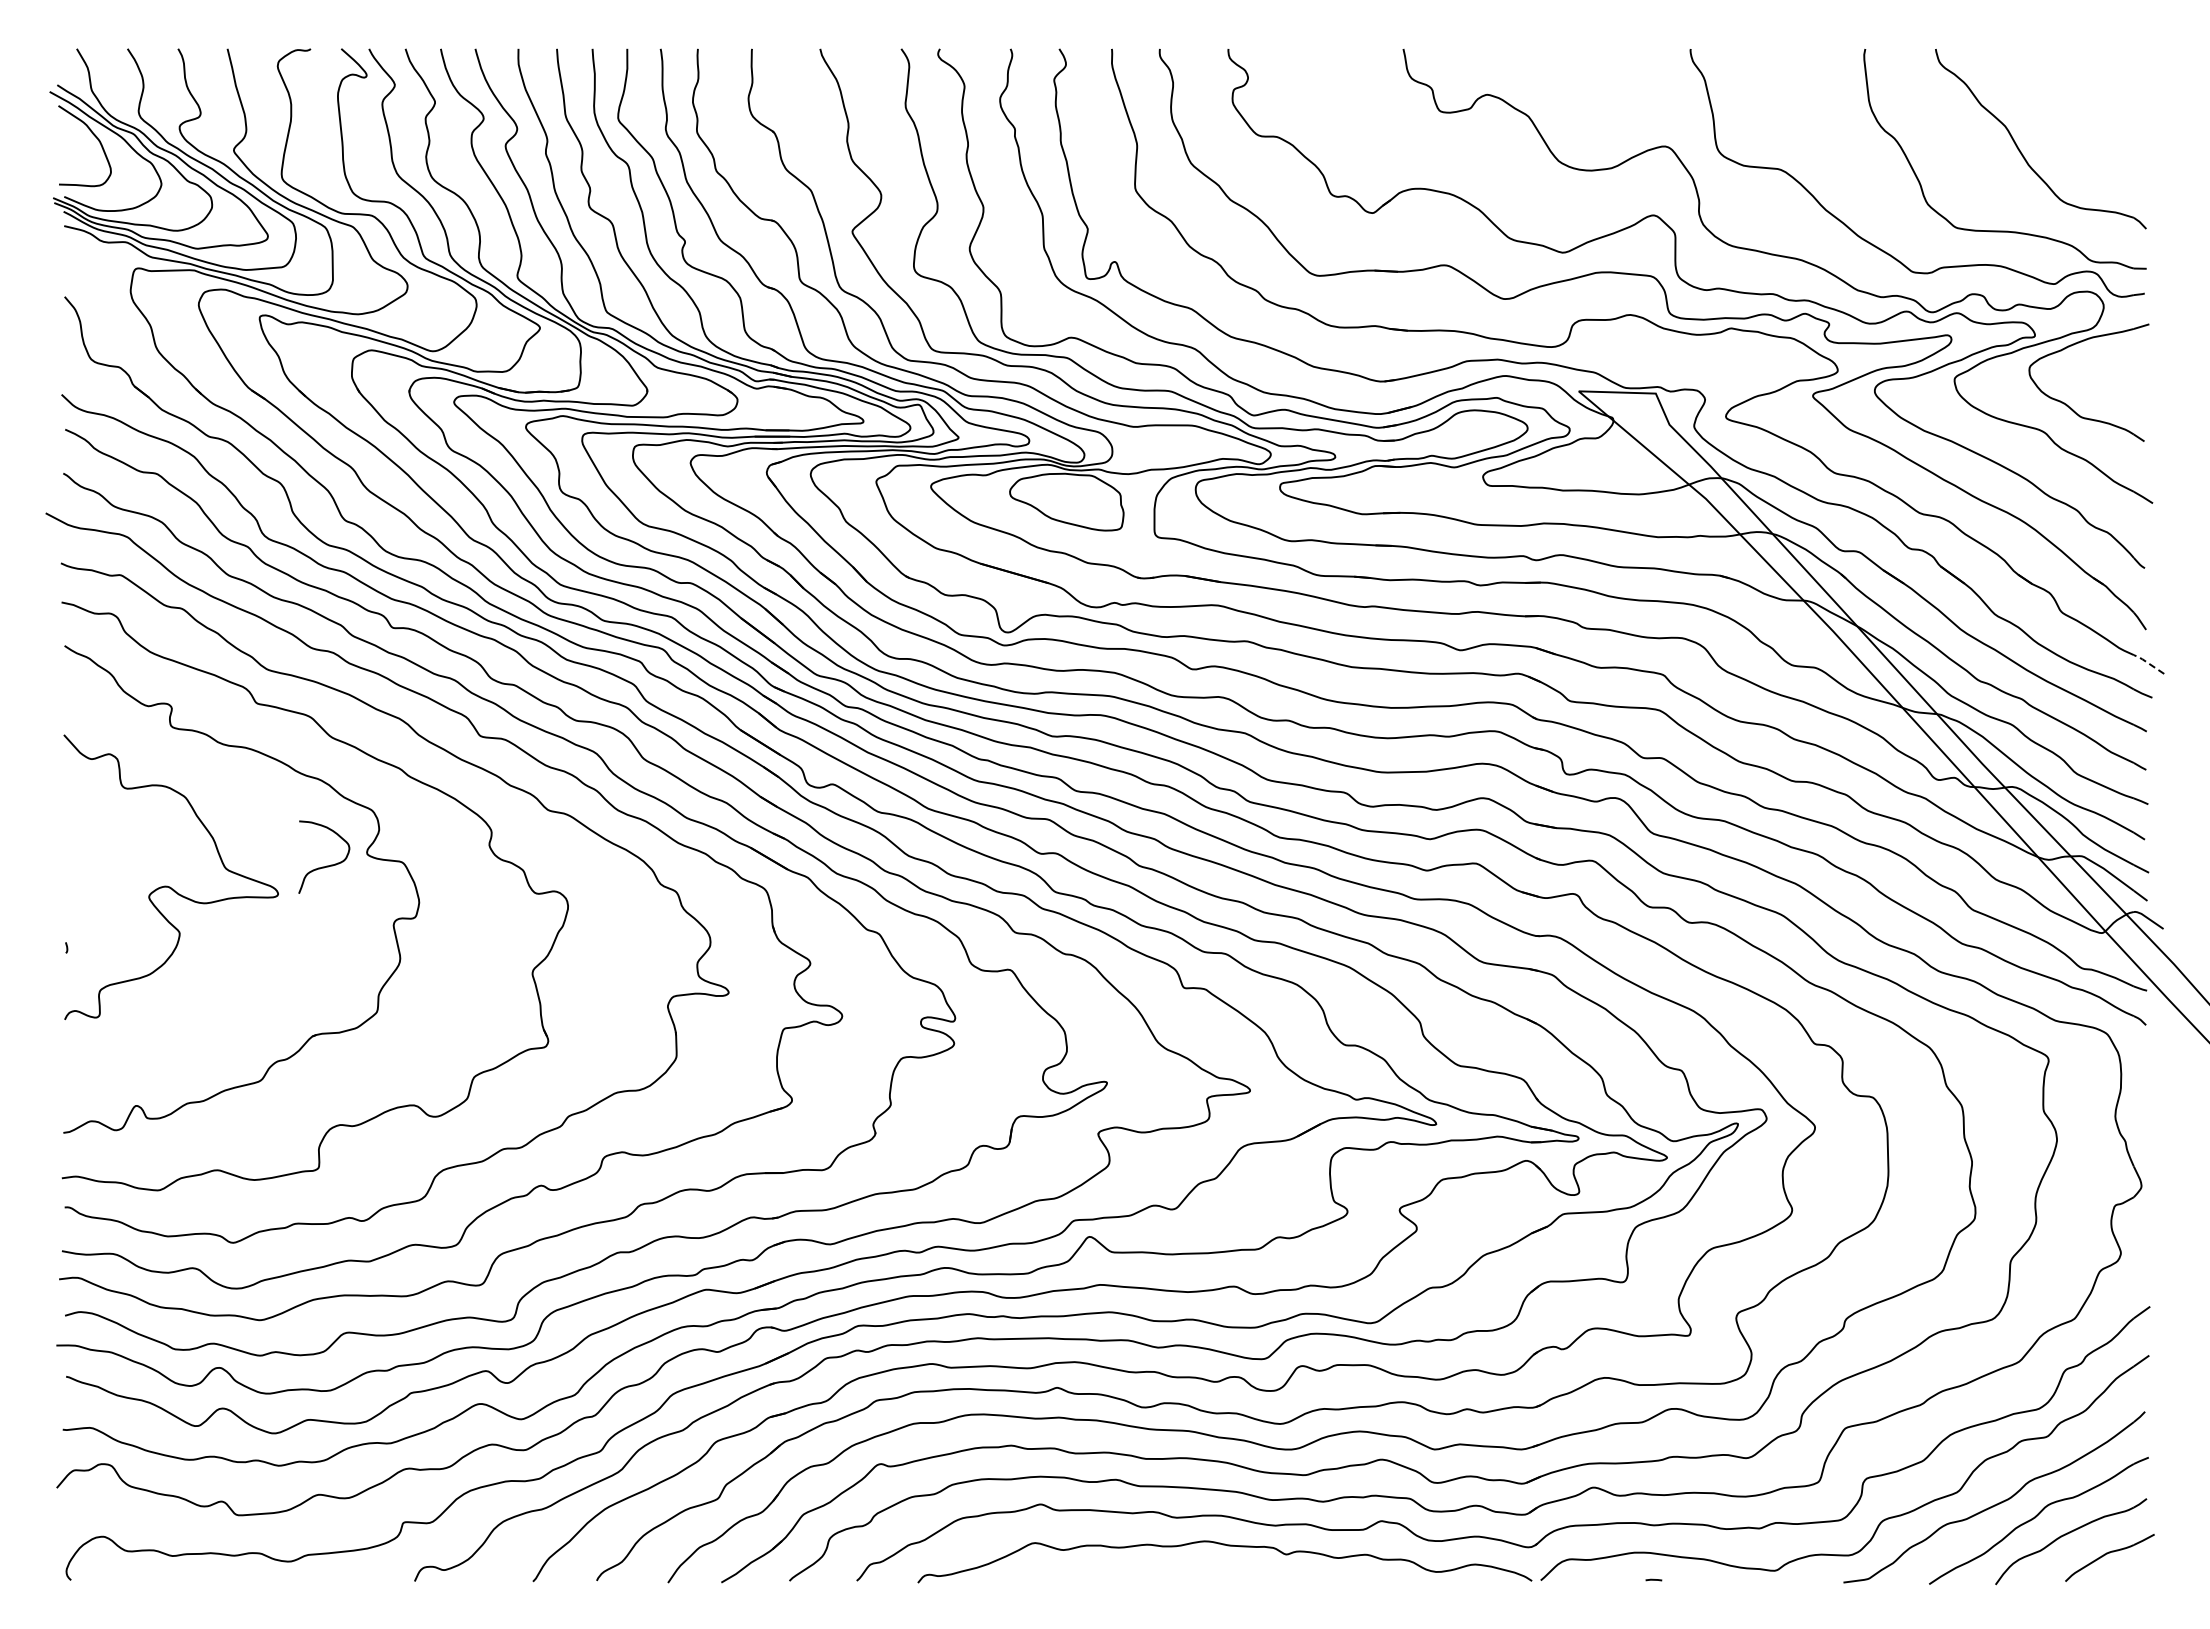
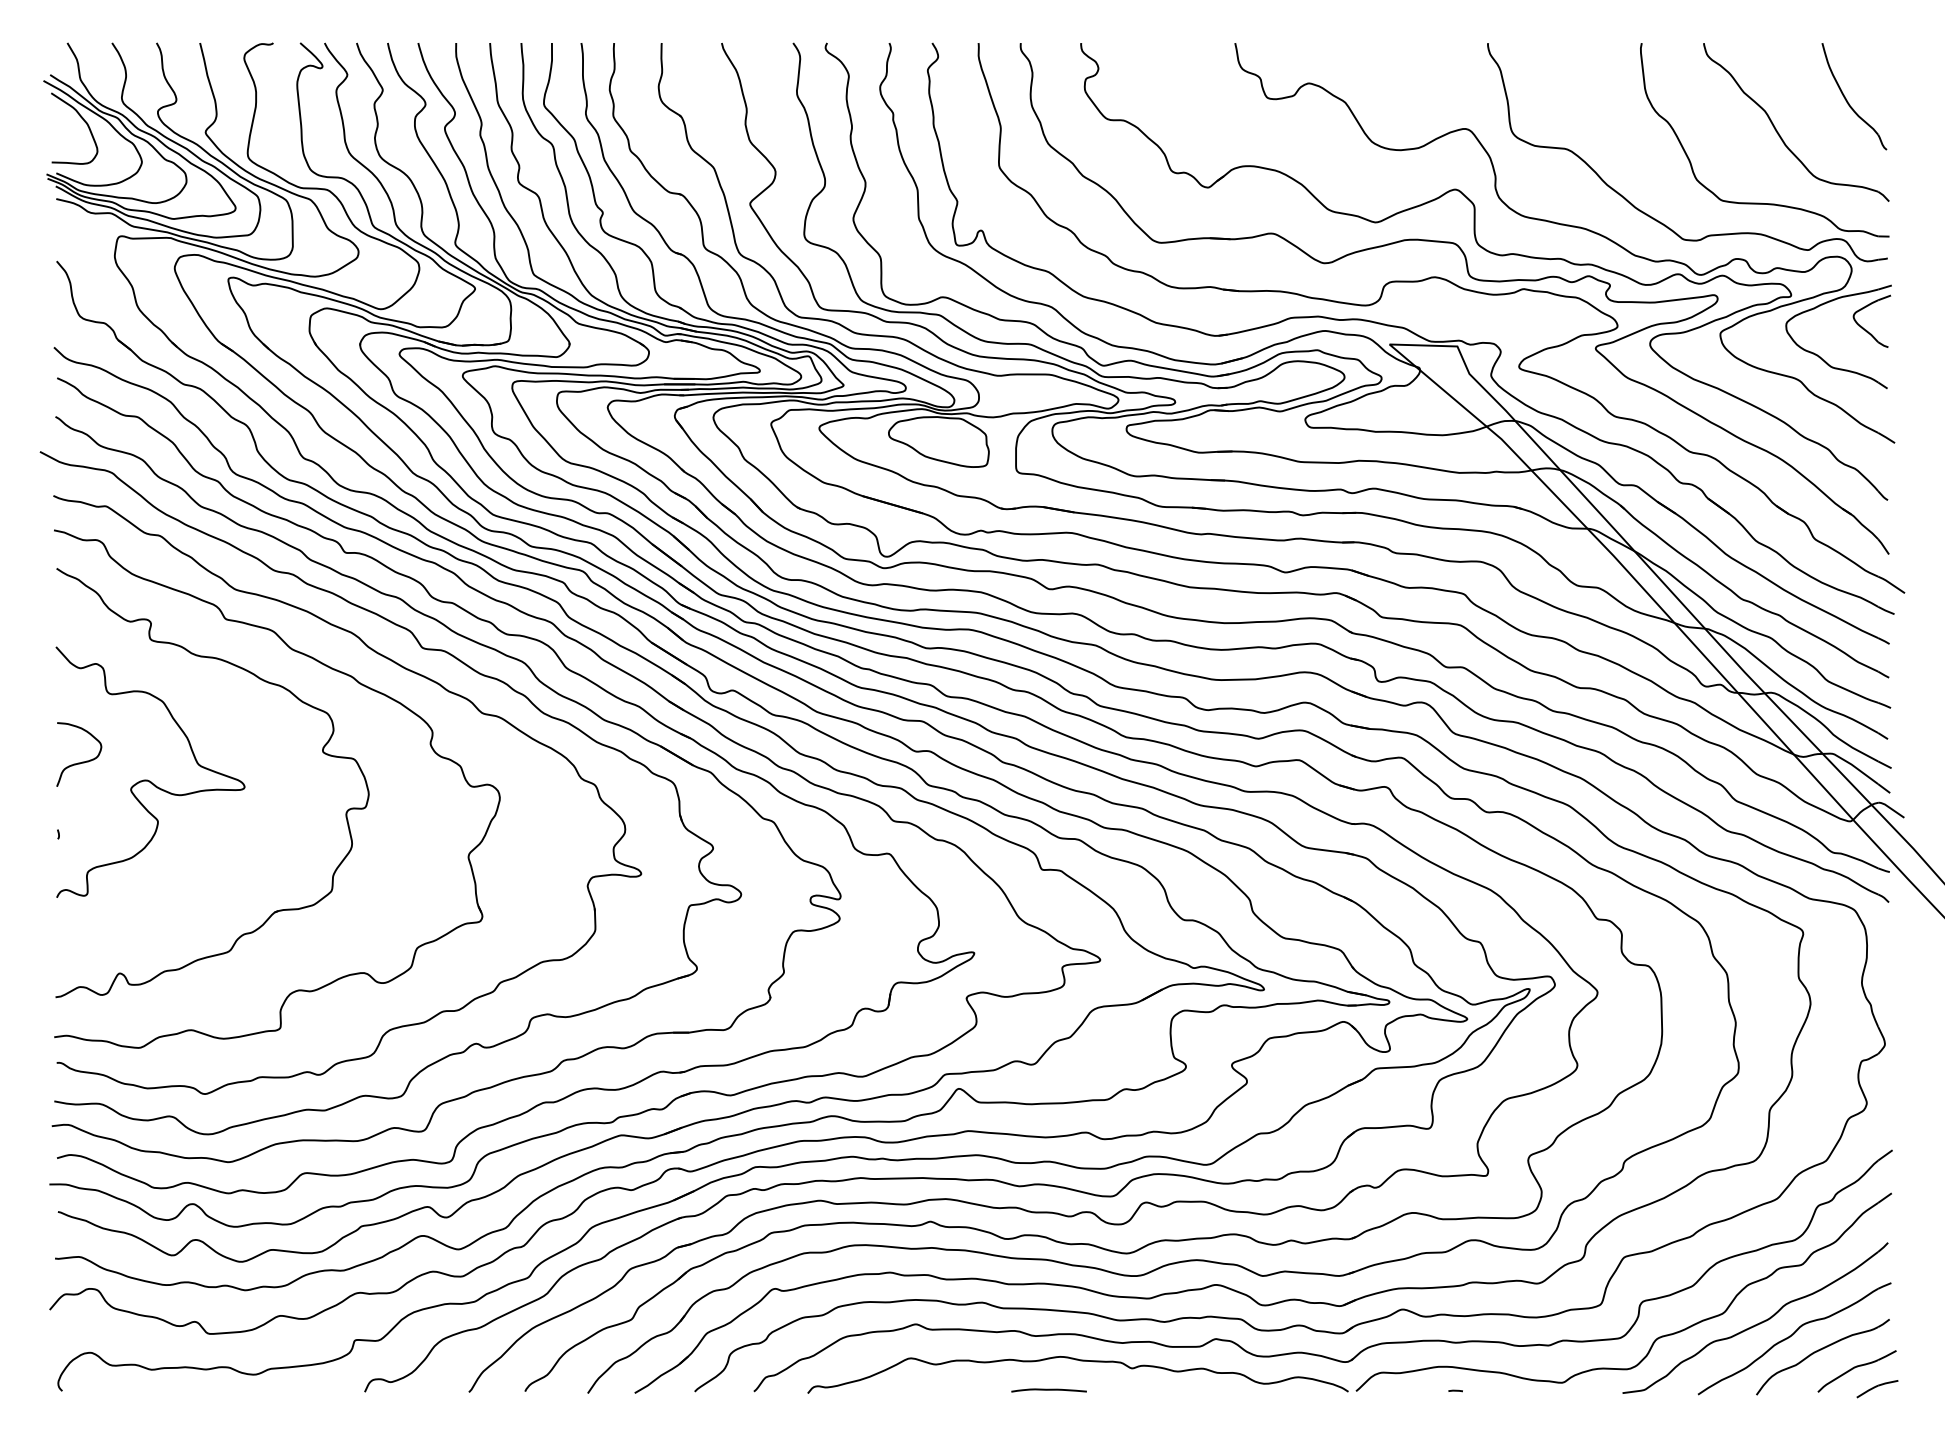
part: (2099, 114) -> (1847, 100), added
part: (2120, 374) -> (1866, 329), added
line: (2148, 663) -> (1891, 584), dashed -> solid
curve: (326, 865) -> (81, 761), moved
part: (2132, 1577) -> (1877, 1388), added
curve: (1191, 1579) -> (1048, 1390), added

